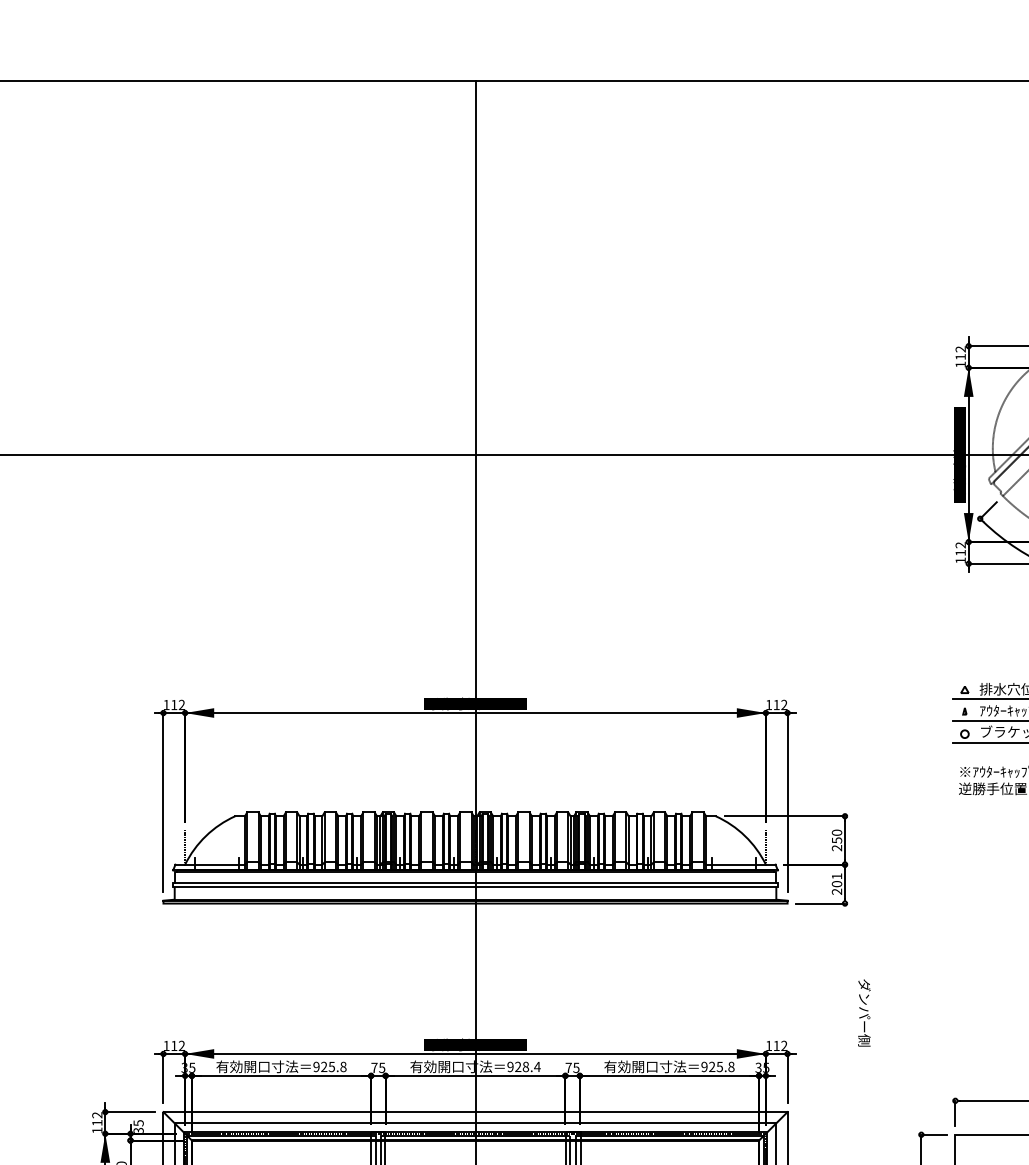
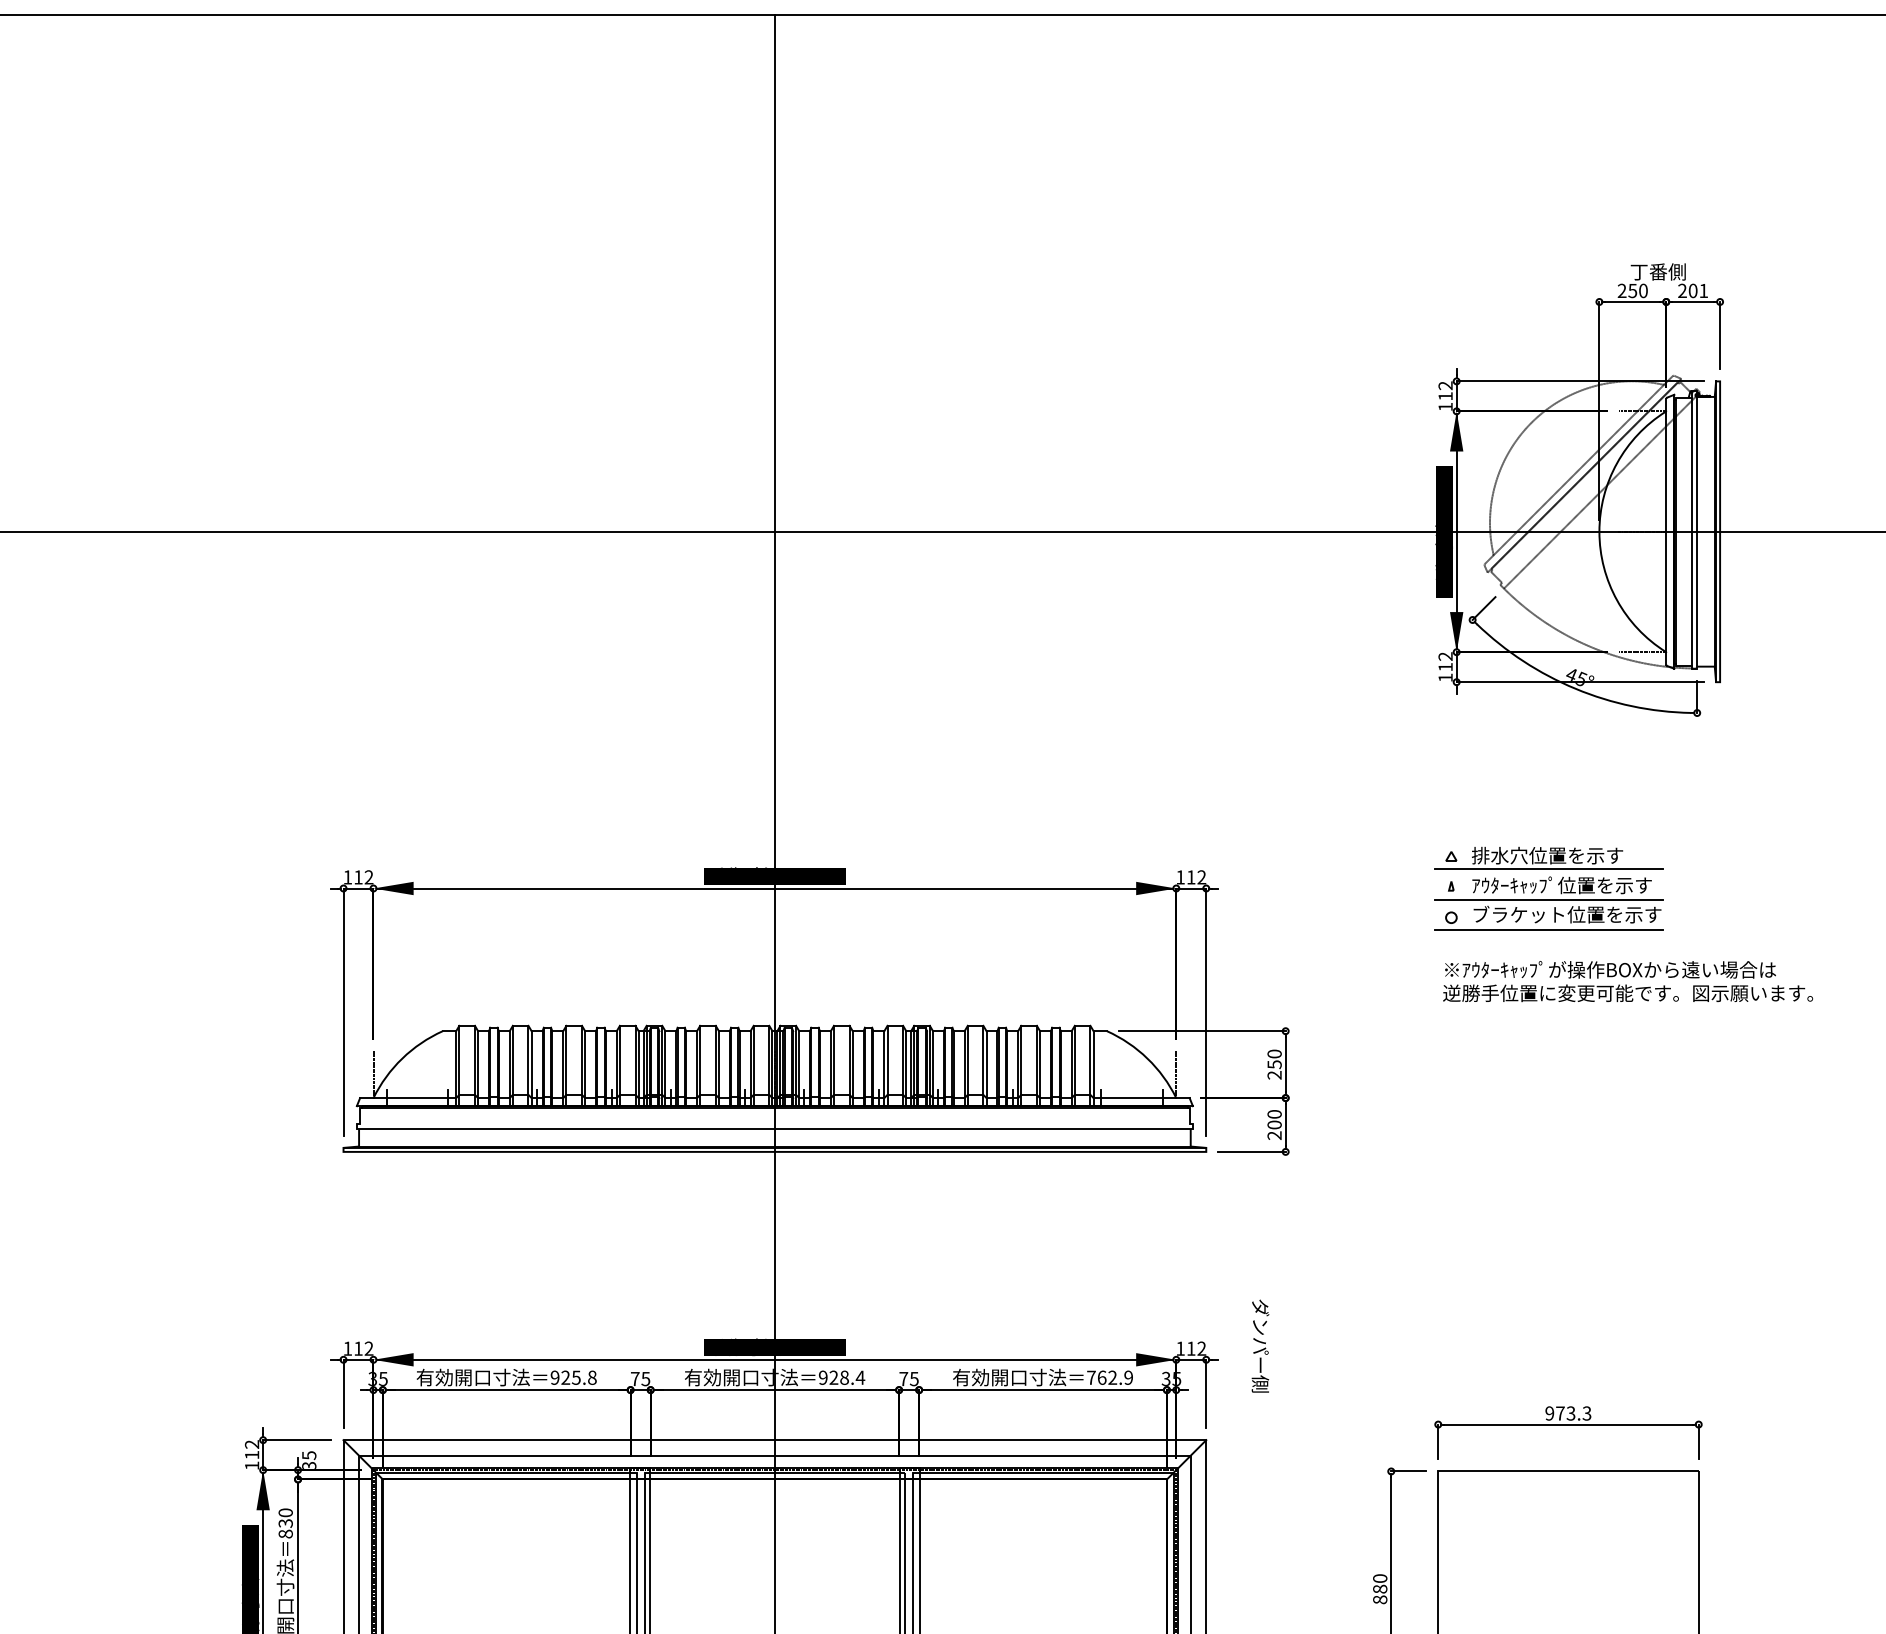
text: (836, 876) -> (1274, 1114), 201 -> 200
line: (475, 883) -> (774, 1123), removed
text: (864, 1012) -> (1260, 1345), moved
text: (718, 1066) -> (1110, 1377), 925.8 -> 762.9

